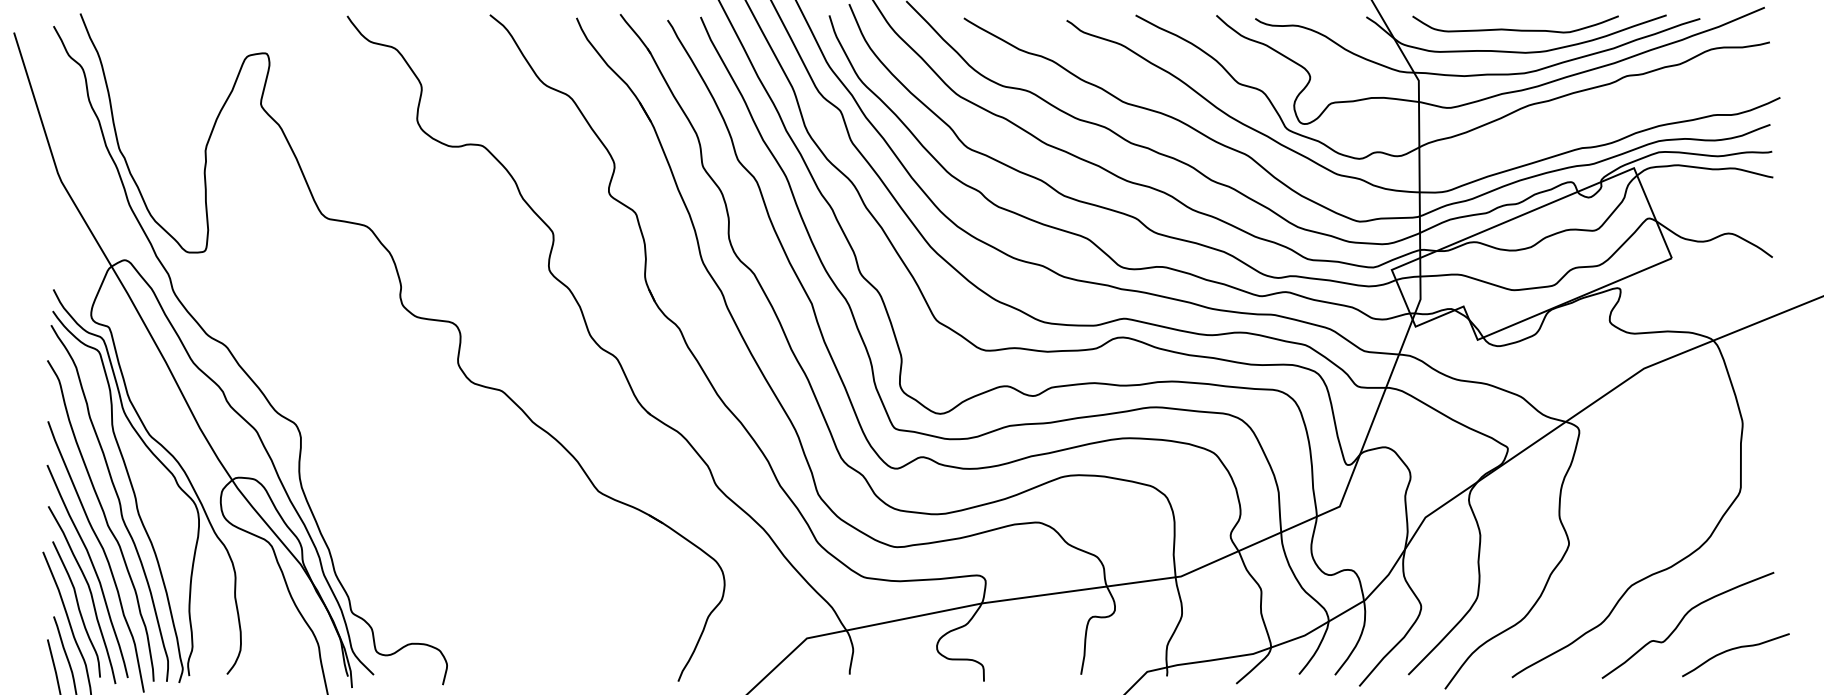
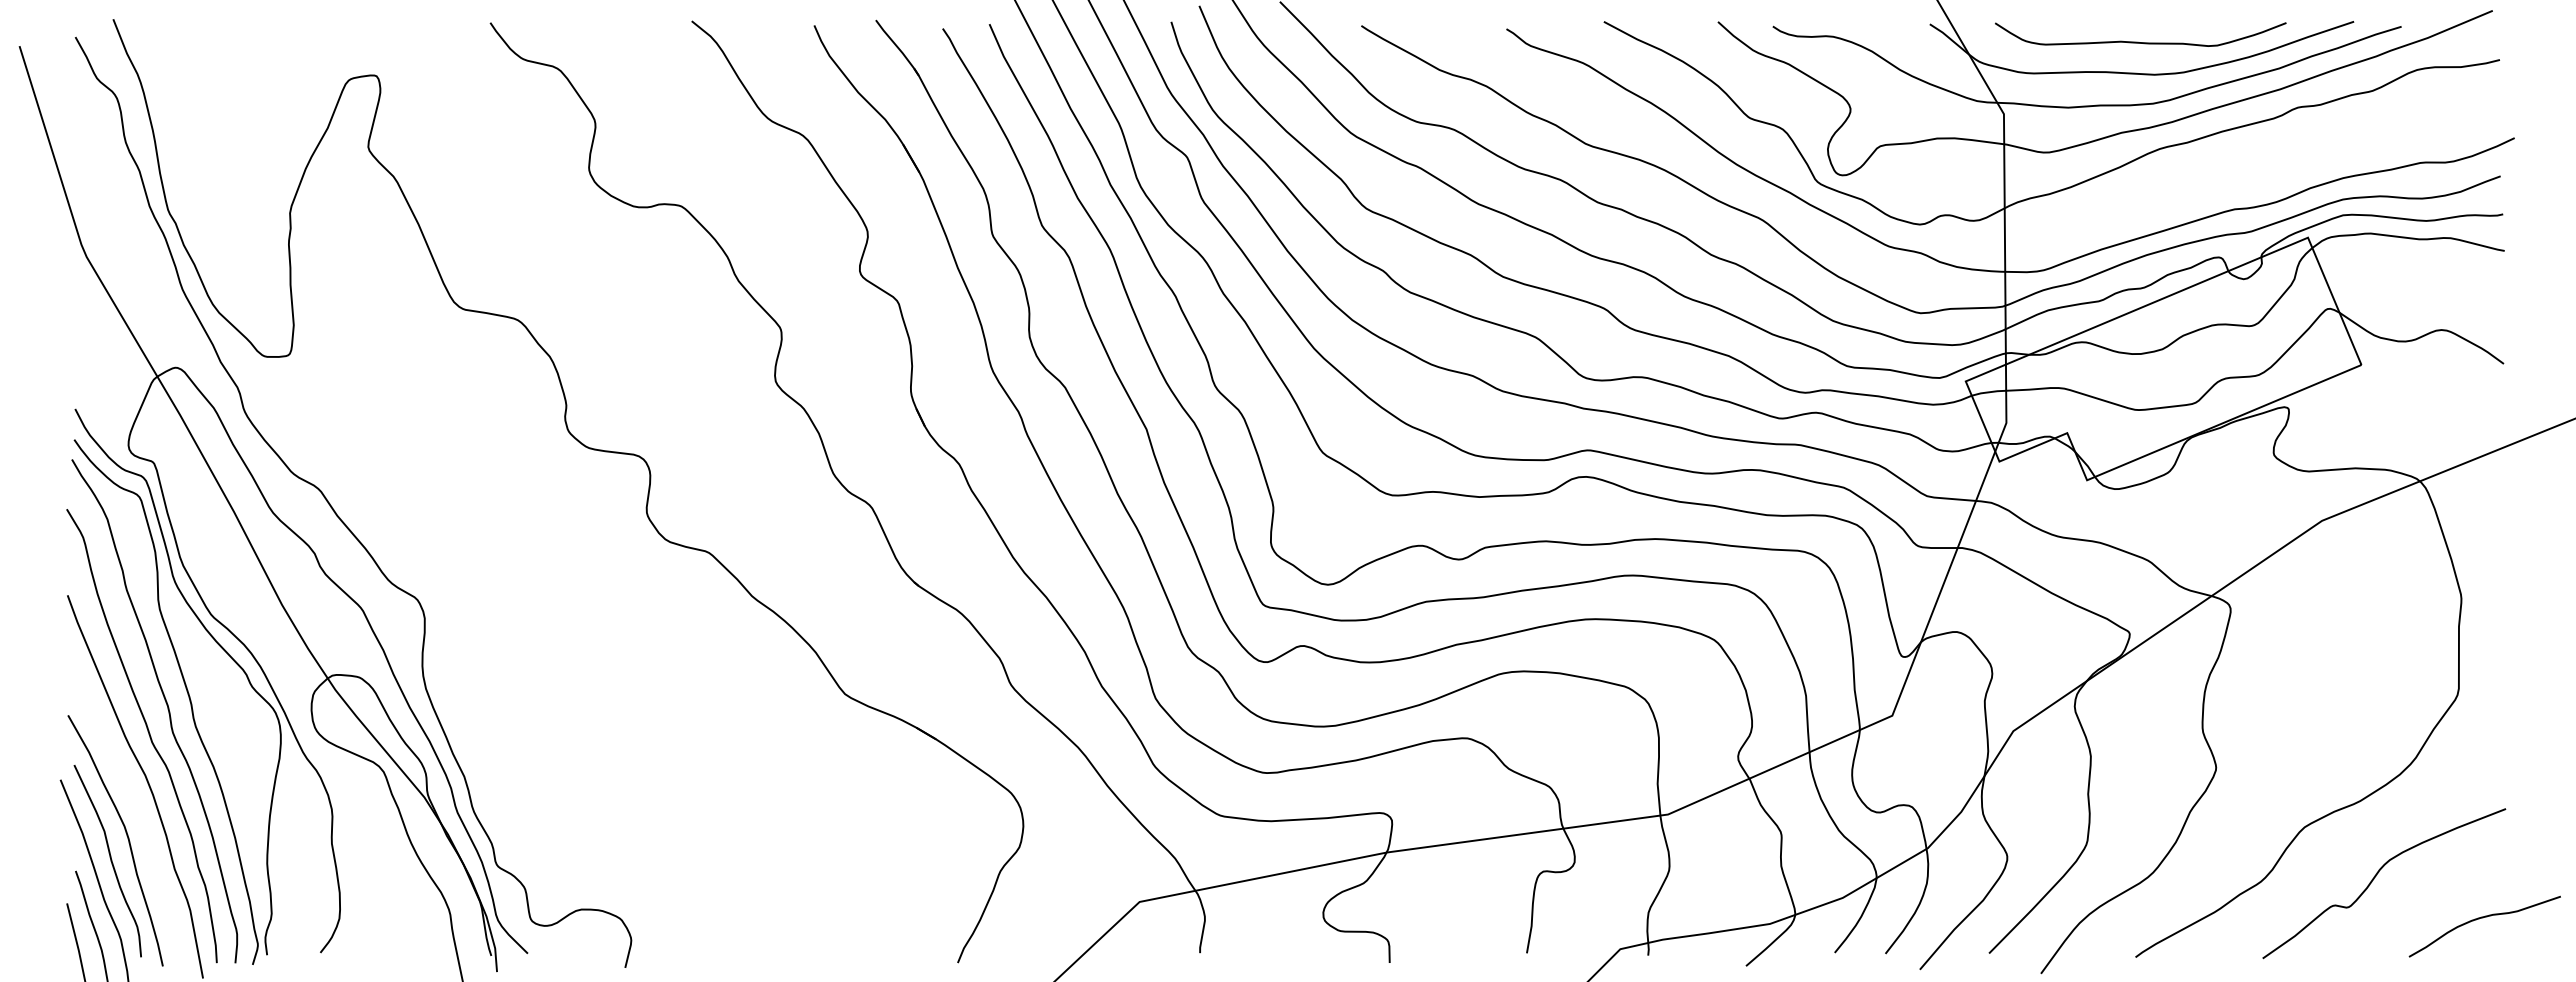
curve: (93, 568) -> (131, 802), removed
curve: (1734, 649) -> (2483, 918), moved

